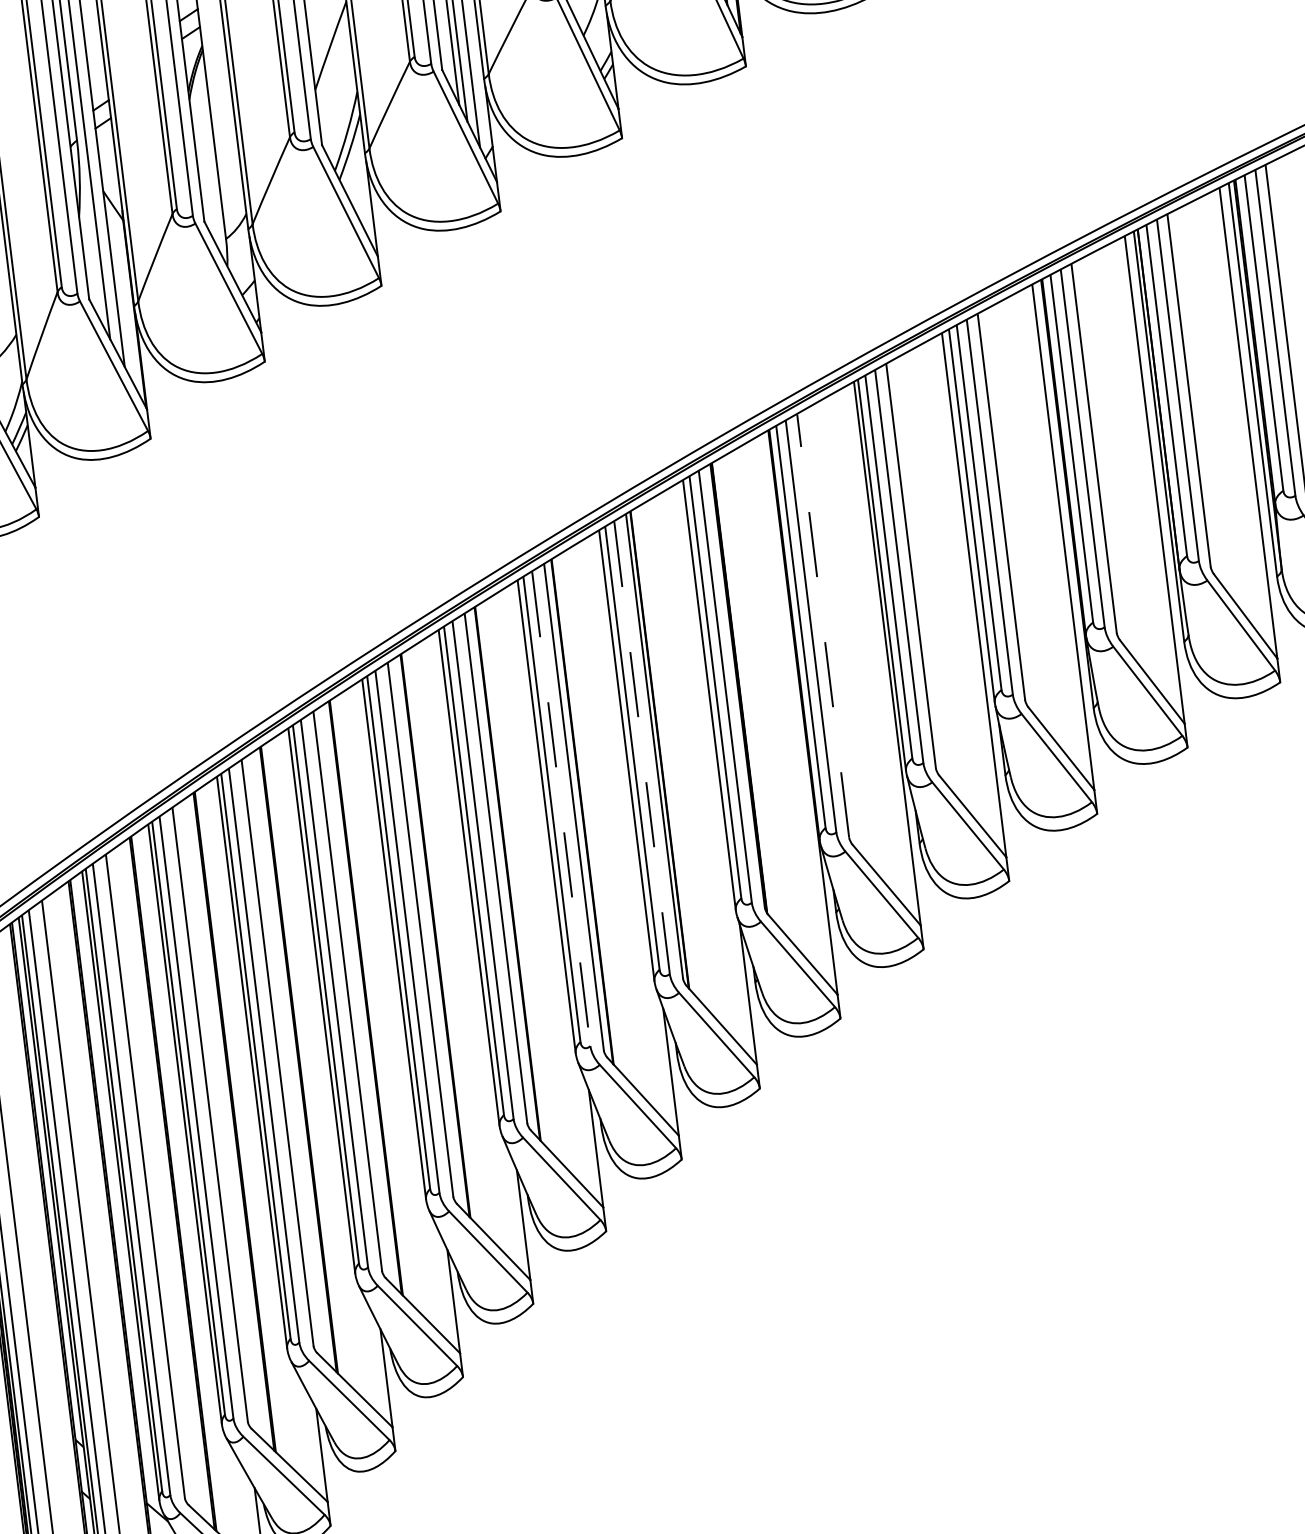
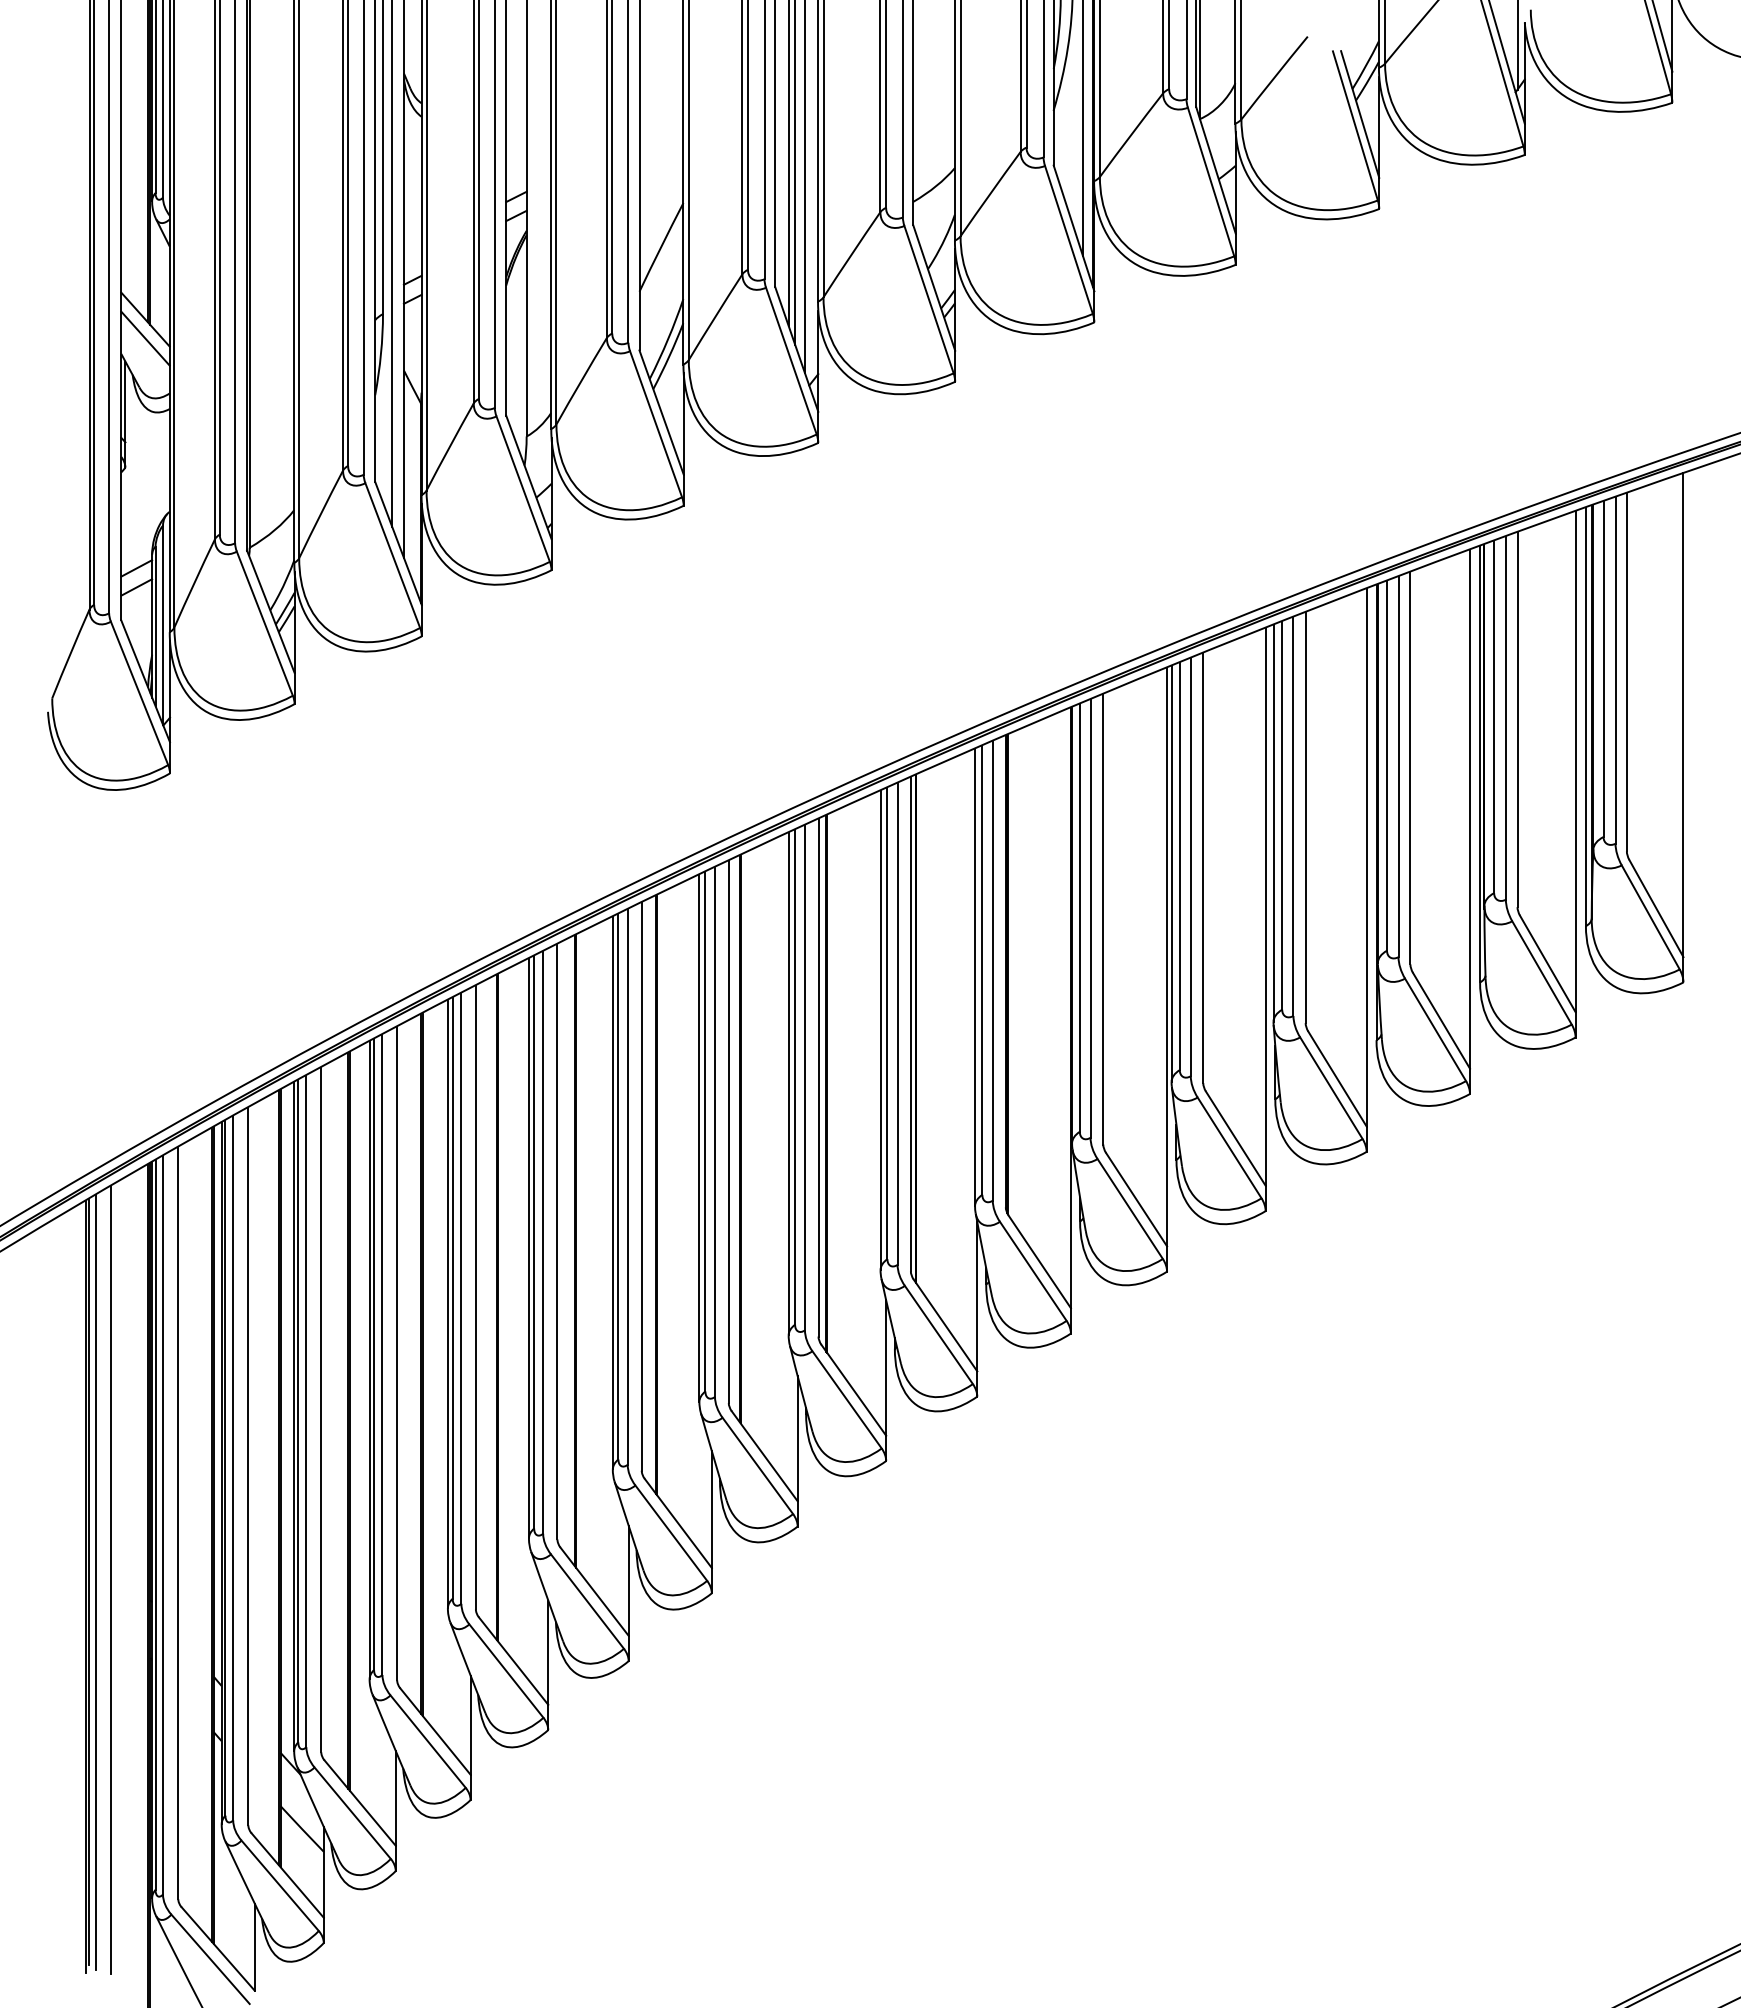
line: (823, 625) -> (1103, 919), dashed -> solid
line: (642, 748) -> (897, 1024), dashed -> solid
line: (560, 809) -> (804, 1078), dashed -> solid

